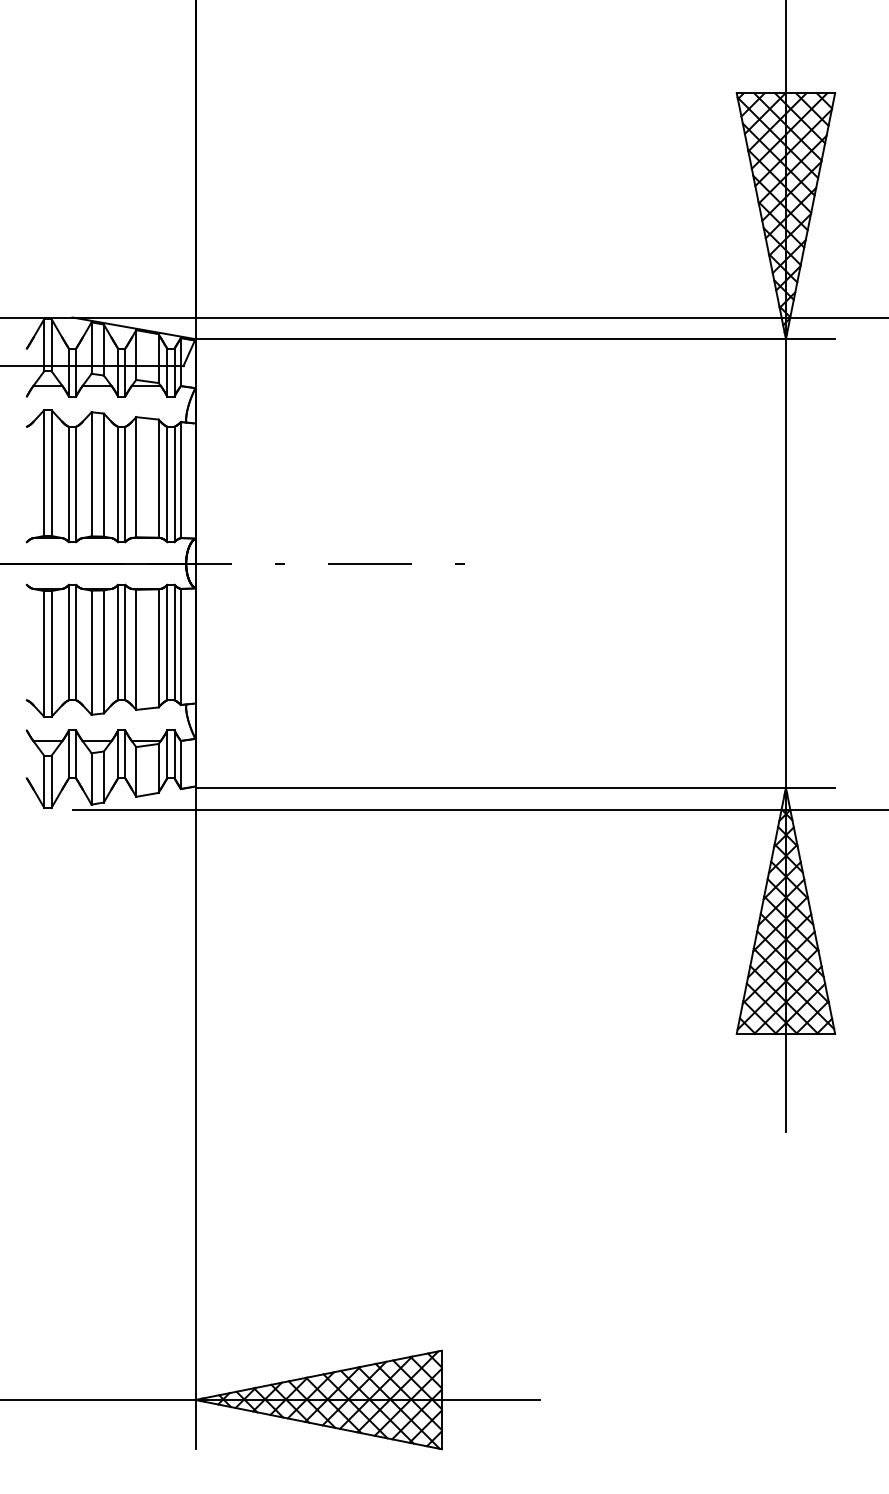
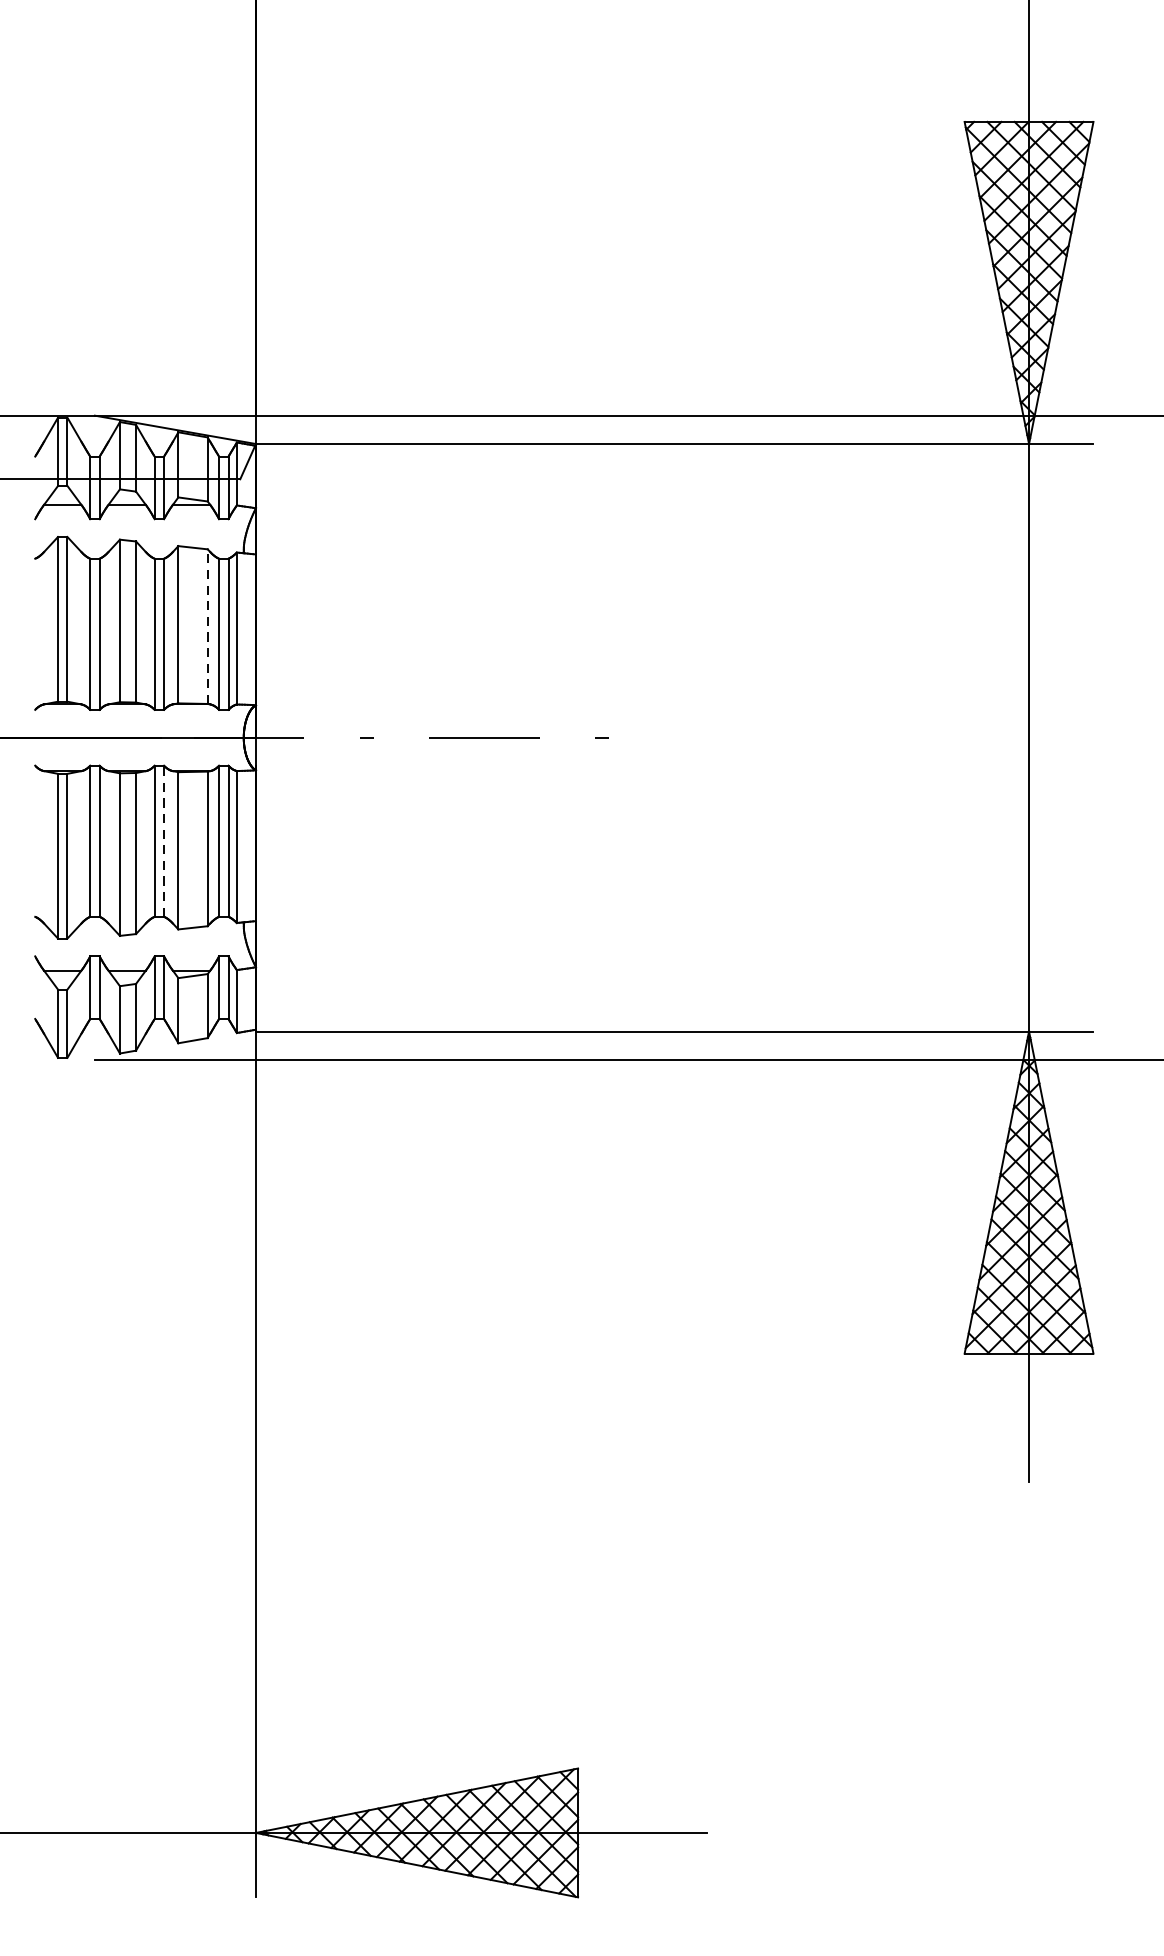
line: (158, 478) -> (207, 626), solid -> dashed
line: (125, 642) -> (164, 841), solid -> dashed

